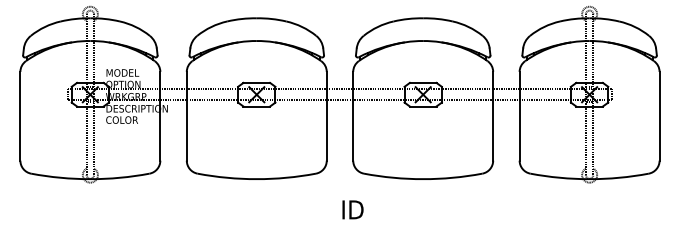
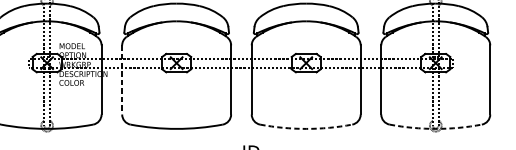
line: (186, 116) -> (121, 80), solid -> dashed
arc: (423, 179) -> (306, 129), solid -> dashed
arc: (589, 179) -> (435, 129), solid -> dashed

